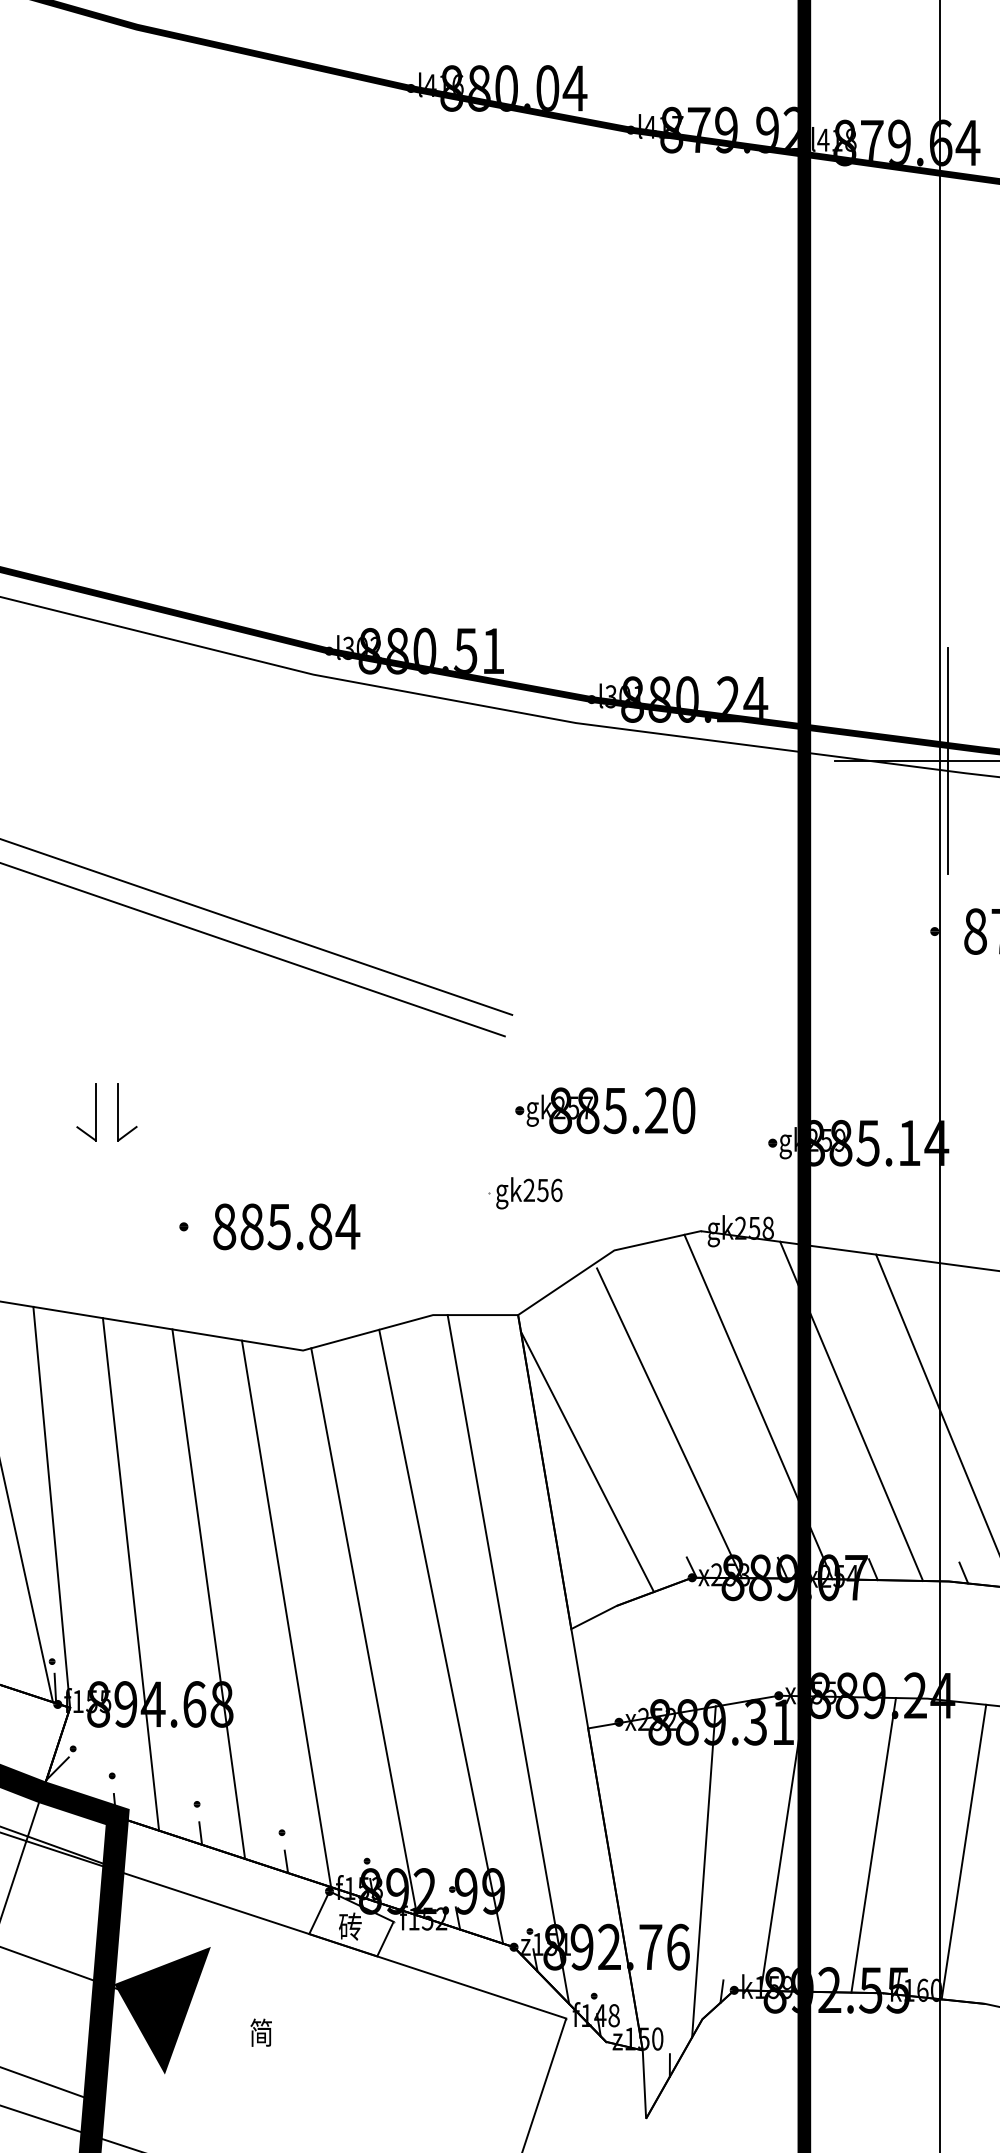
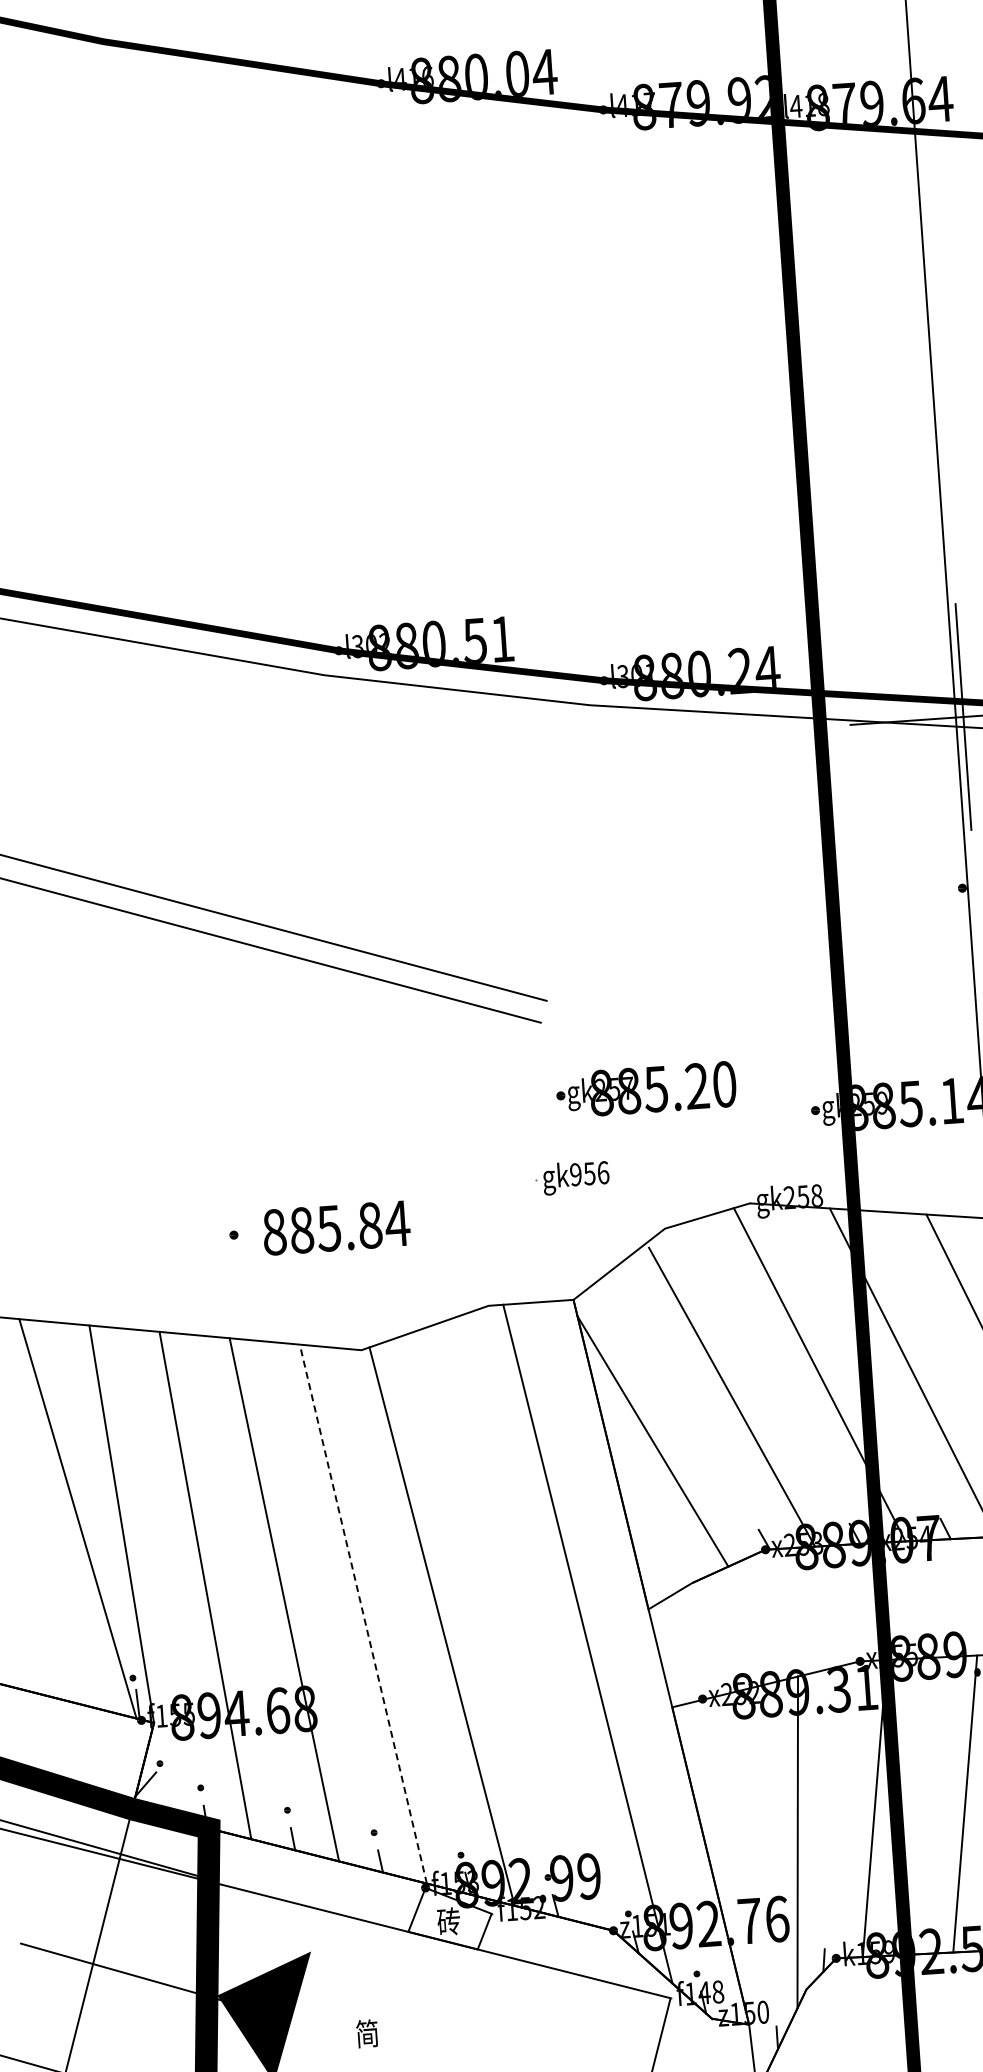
part: (96, 1112) -> (138, 1127), removed
text: (528, 1190) -> (575, 1174), gk256 -> gk956
line: (286, 1613) -> (363, 1613), solid -> dashed
line: (441, 1636) -> (519, 1625), removed

